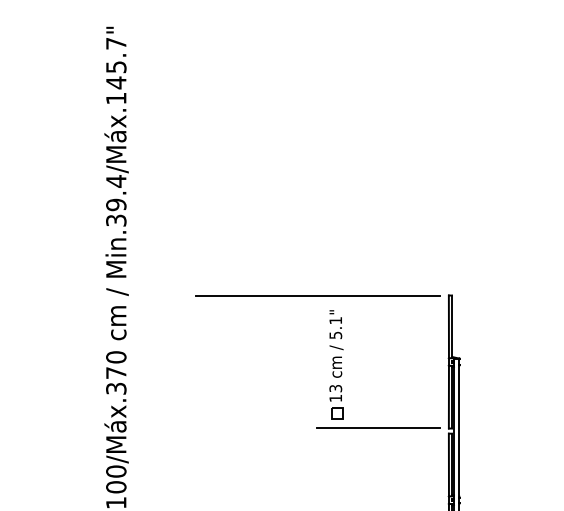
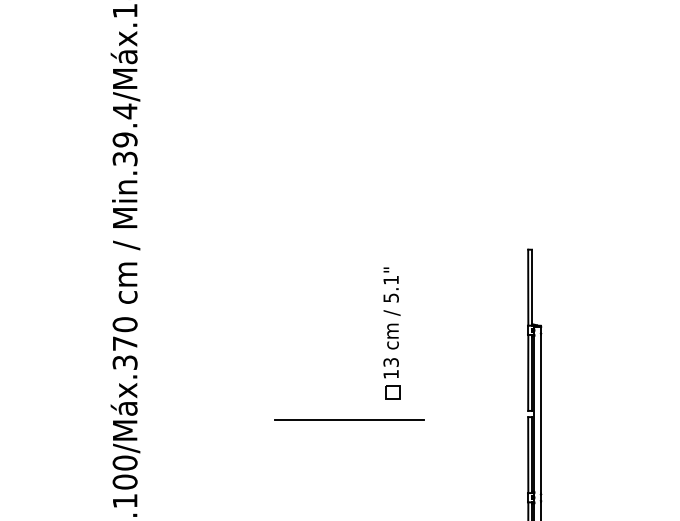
line: (317, 295) -> (368, 249), removed
line: (378, 427) -> (349, 419), moved

